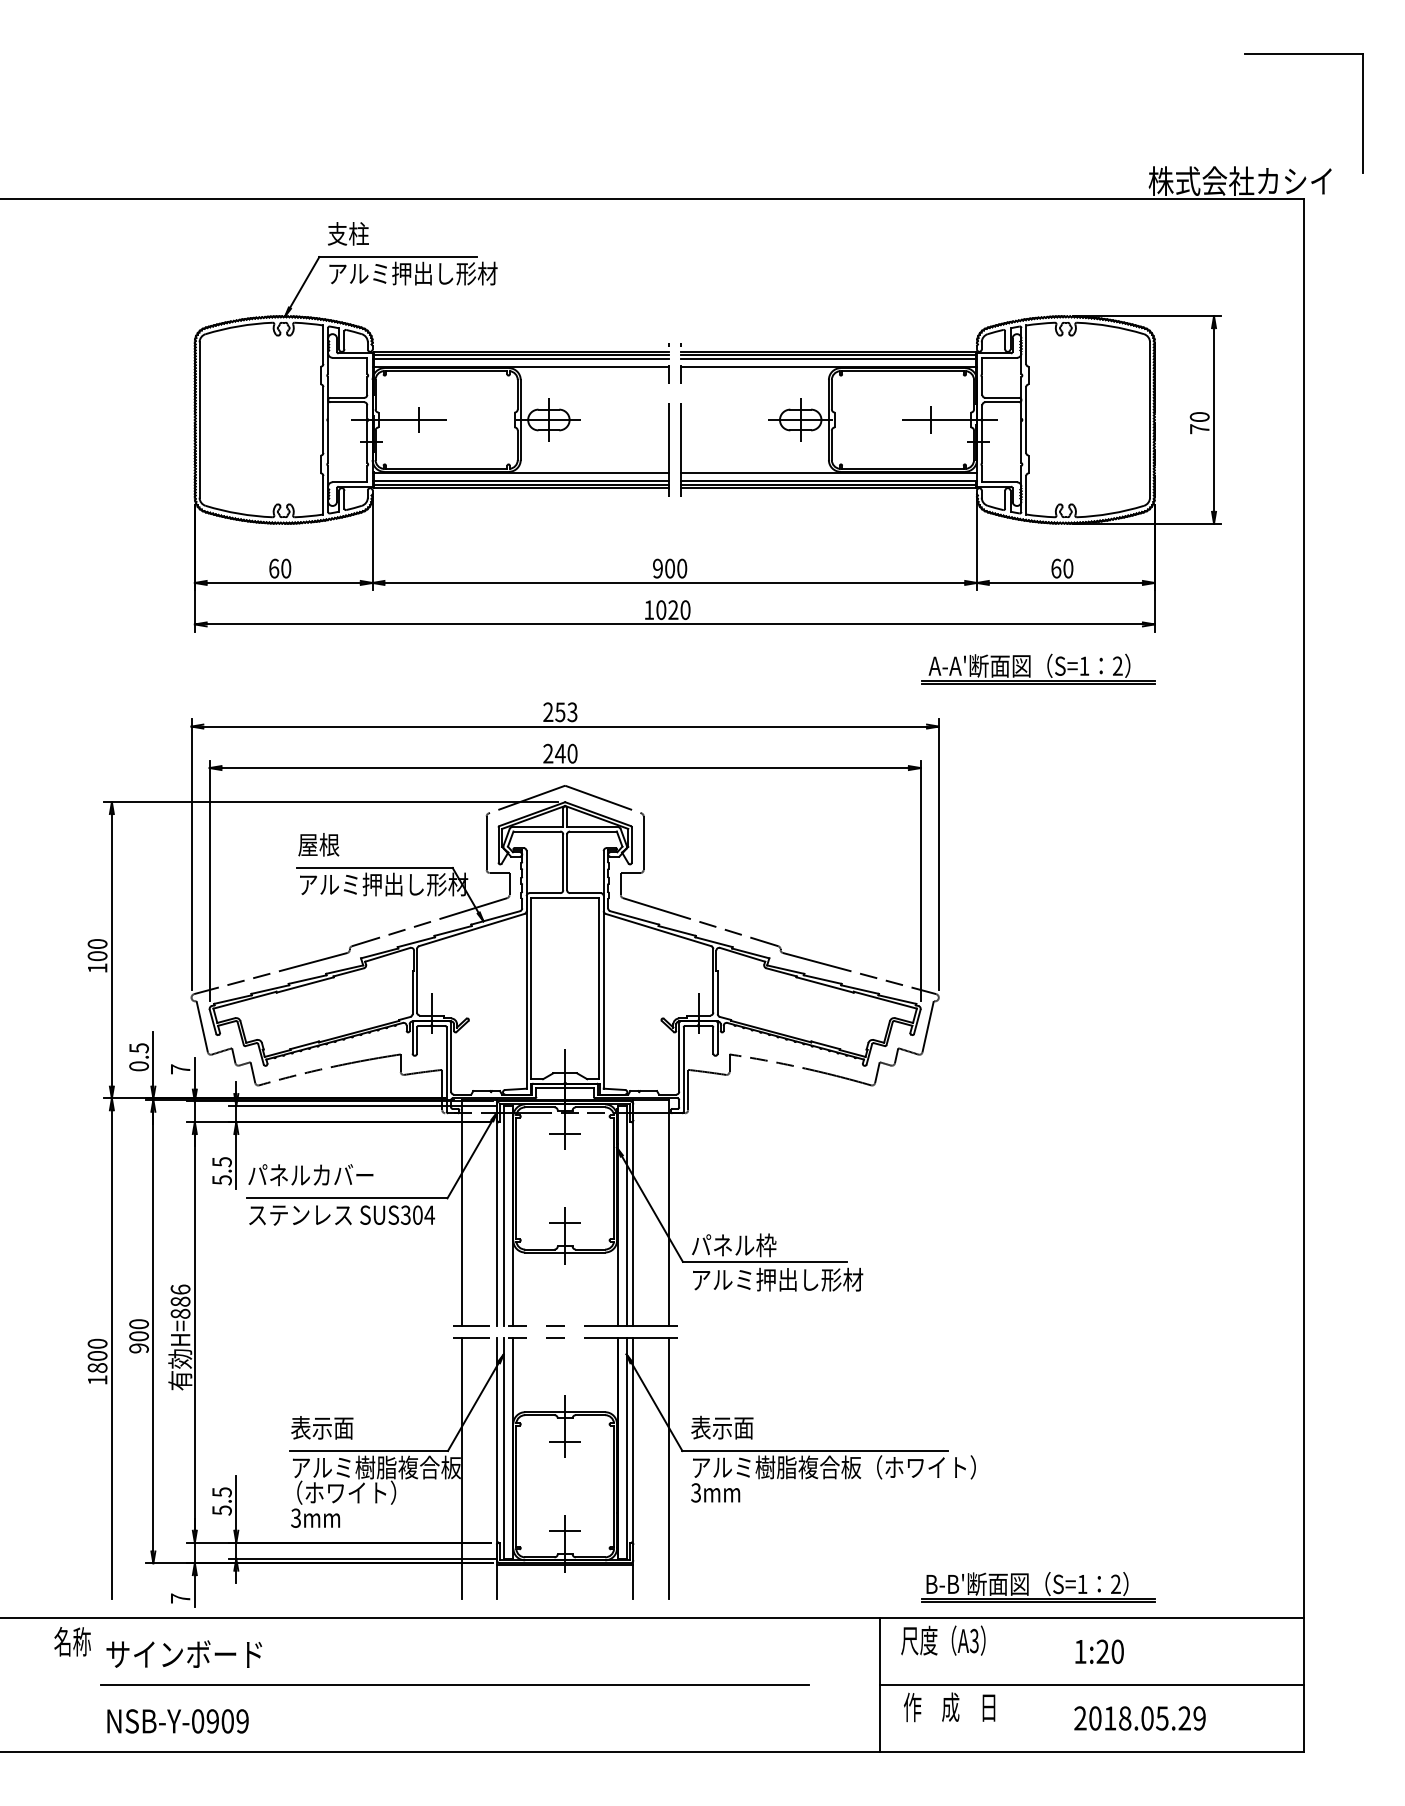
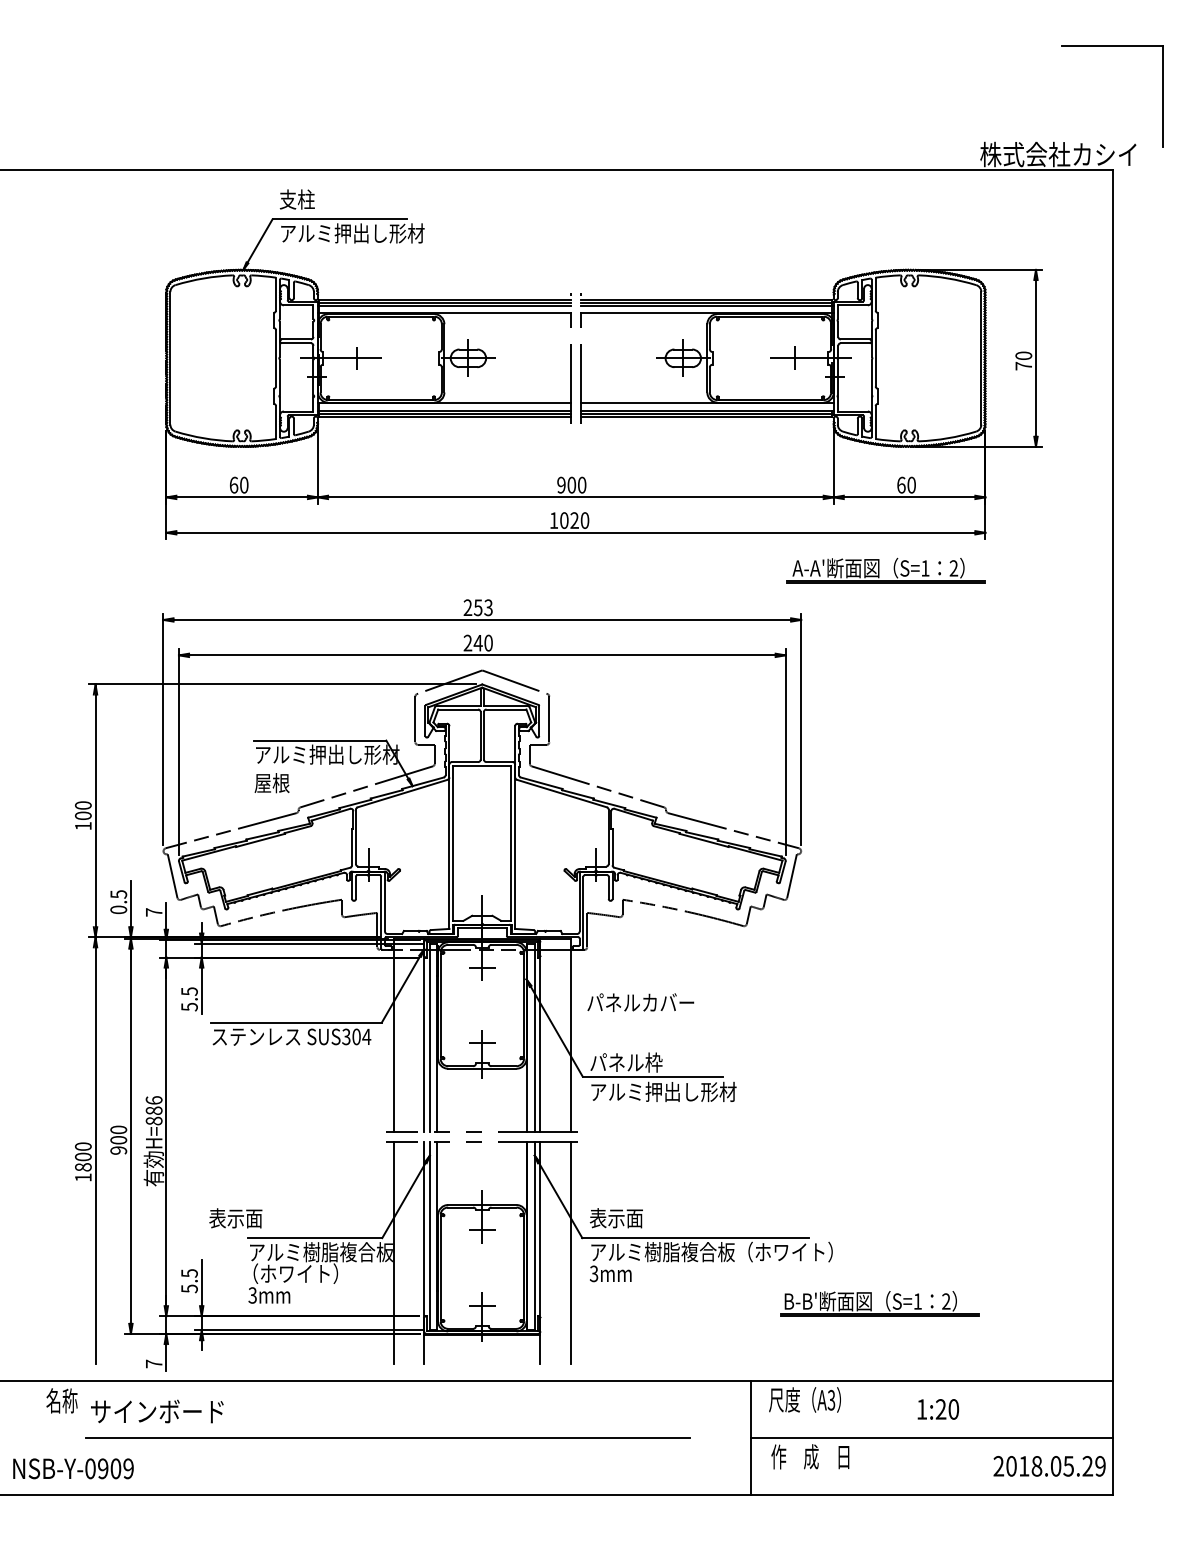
text: (318, 844) -> (271, 782), moved
text: (310, 1175) -> (640, 1003), moved
text: (322, 1427) -> (235, 1218), moved
part: (1045, 1587) -> (886, 1304), moved
text: (1139, 1718) -> (1049, 1466), moved
text: (177, 1721) -> (73, 1468), moved

